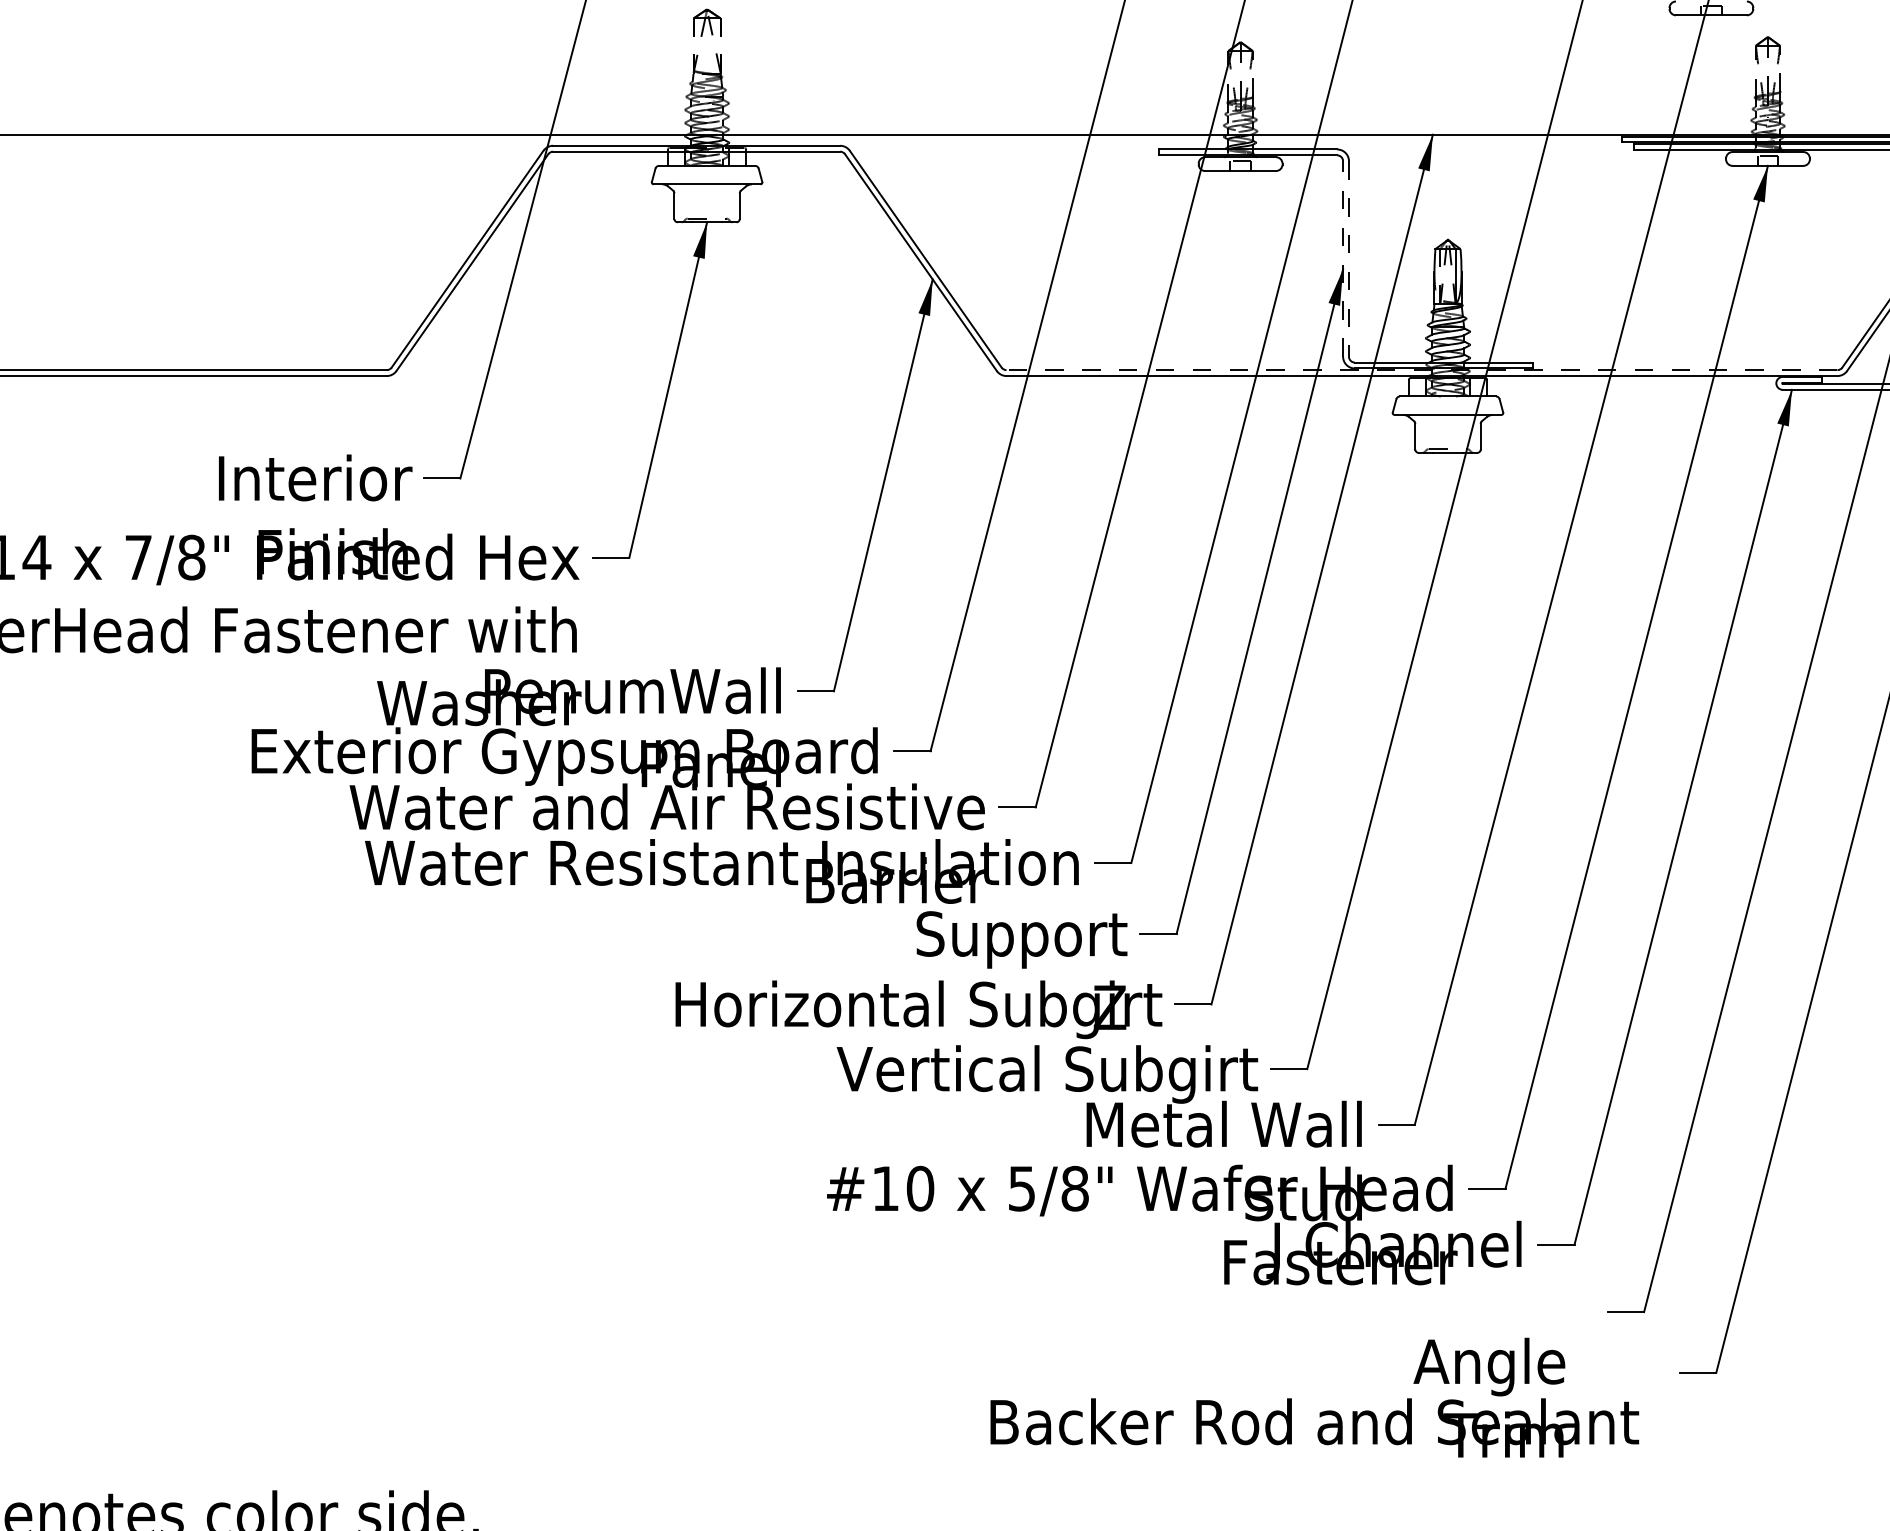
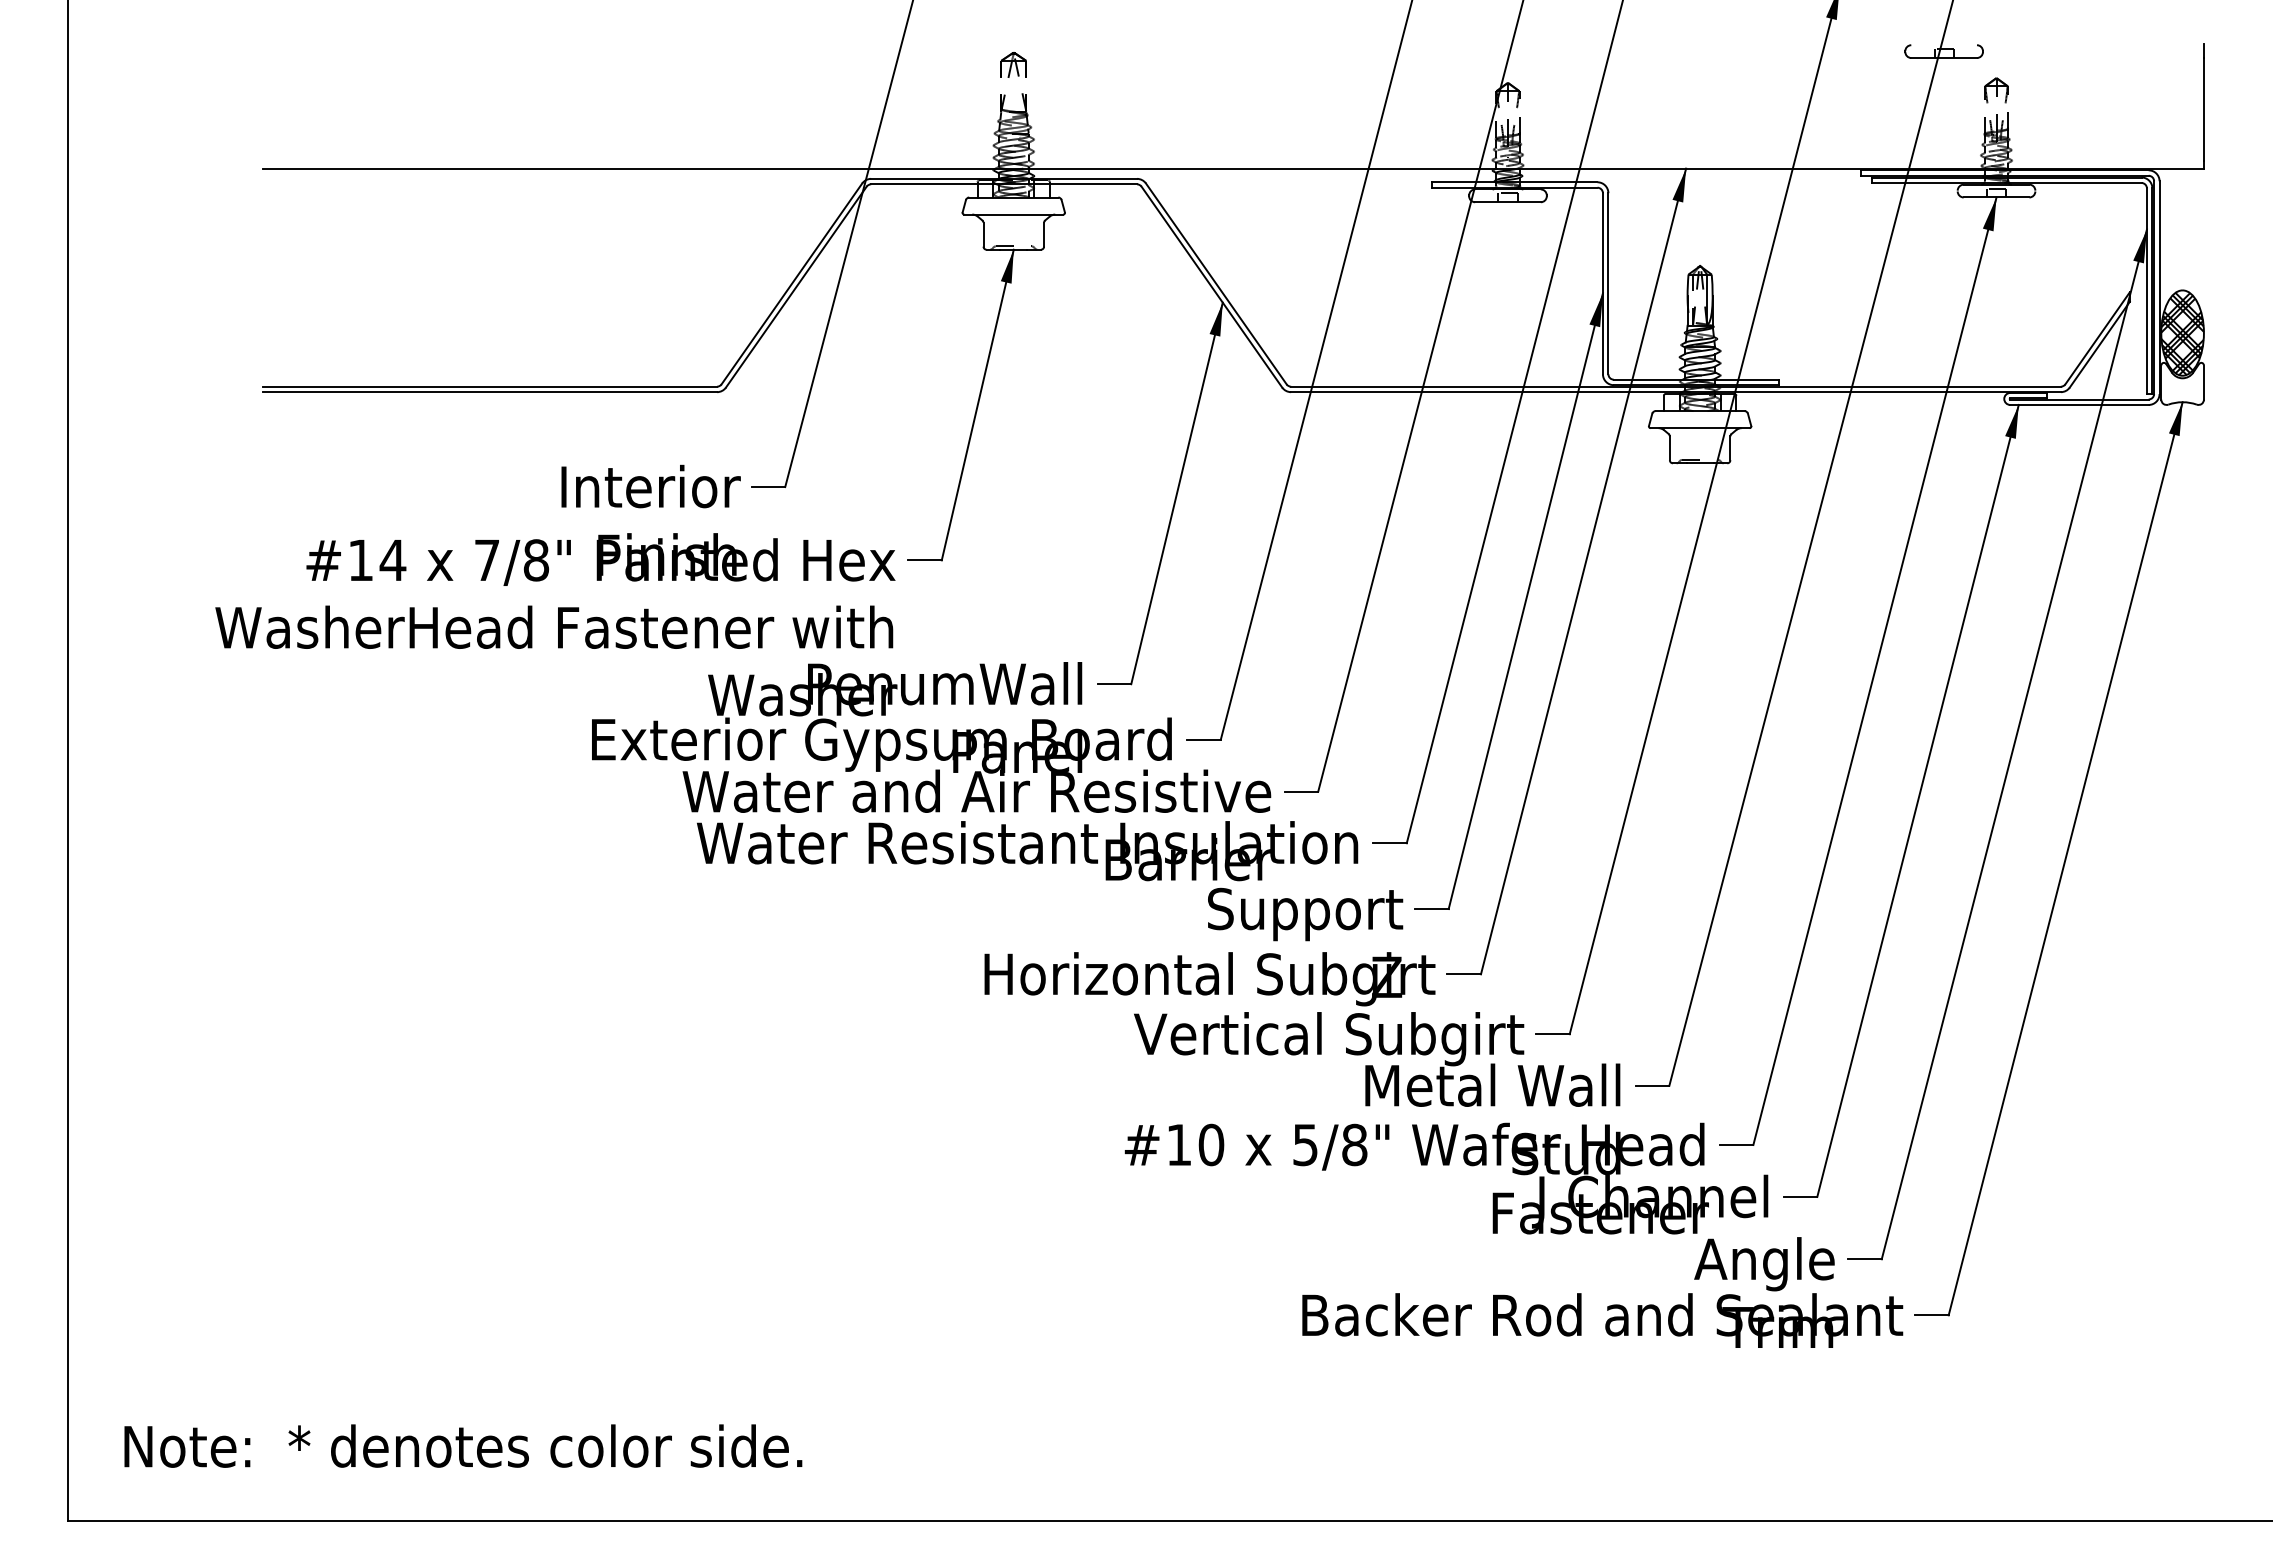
line: (1342, 258) -> (1602, 283), dashed -> solid
line: (1349, 258) -> (1608, 283), dashed -> solid
line: (1422, 369) -> (1676, 386), dashed -> solid
text: (1314, 1397) -> (1602, 1292), moved

